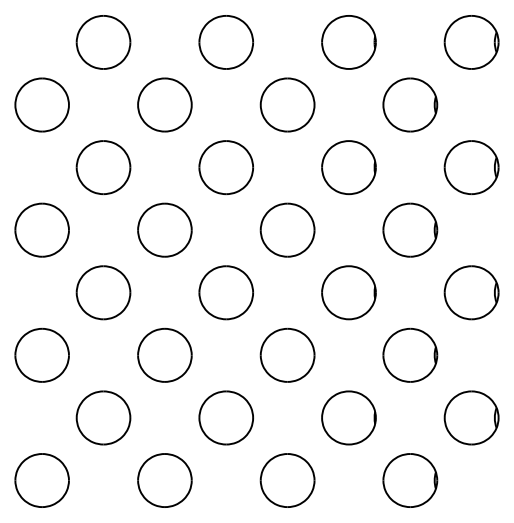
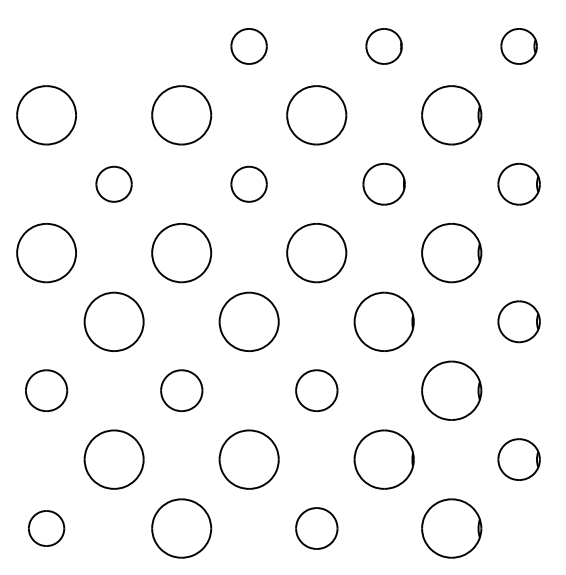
part: (102, 42) -> (113, 46), removed
part: (225, 42) -> (248, 46), size x0.6
part: (348, 42) -> (383, 46), size x0.6
part: (471, 42) -> (518, 46), size x0.6
part: (102, 167) -> (113, 184), size x0.6
part: (225, 167) -> (248, 184), size x0.6
part: (348, 167) -> (383, 184), size x0.7
part: (471, 167) -> (518, 184), size x0.7
part: (471, 292) -> (518, 321), size x0.7
part: (42, 355) -> (46, 390), size x0.7
part: (164, 355) -> (181, 390), size x0.7
part: (287, 355) -> (316, 390), size x0.7
part: (471, 417) -> (518, 459), size x0.7
part: (42, 480) -> (46, 528), size x0.6
part: (287, 480) -> (316, 528), size x0.7

